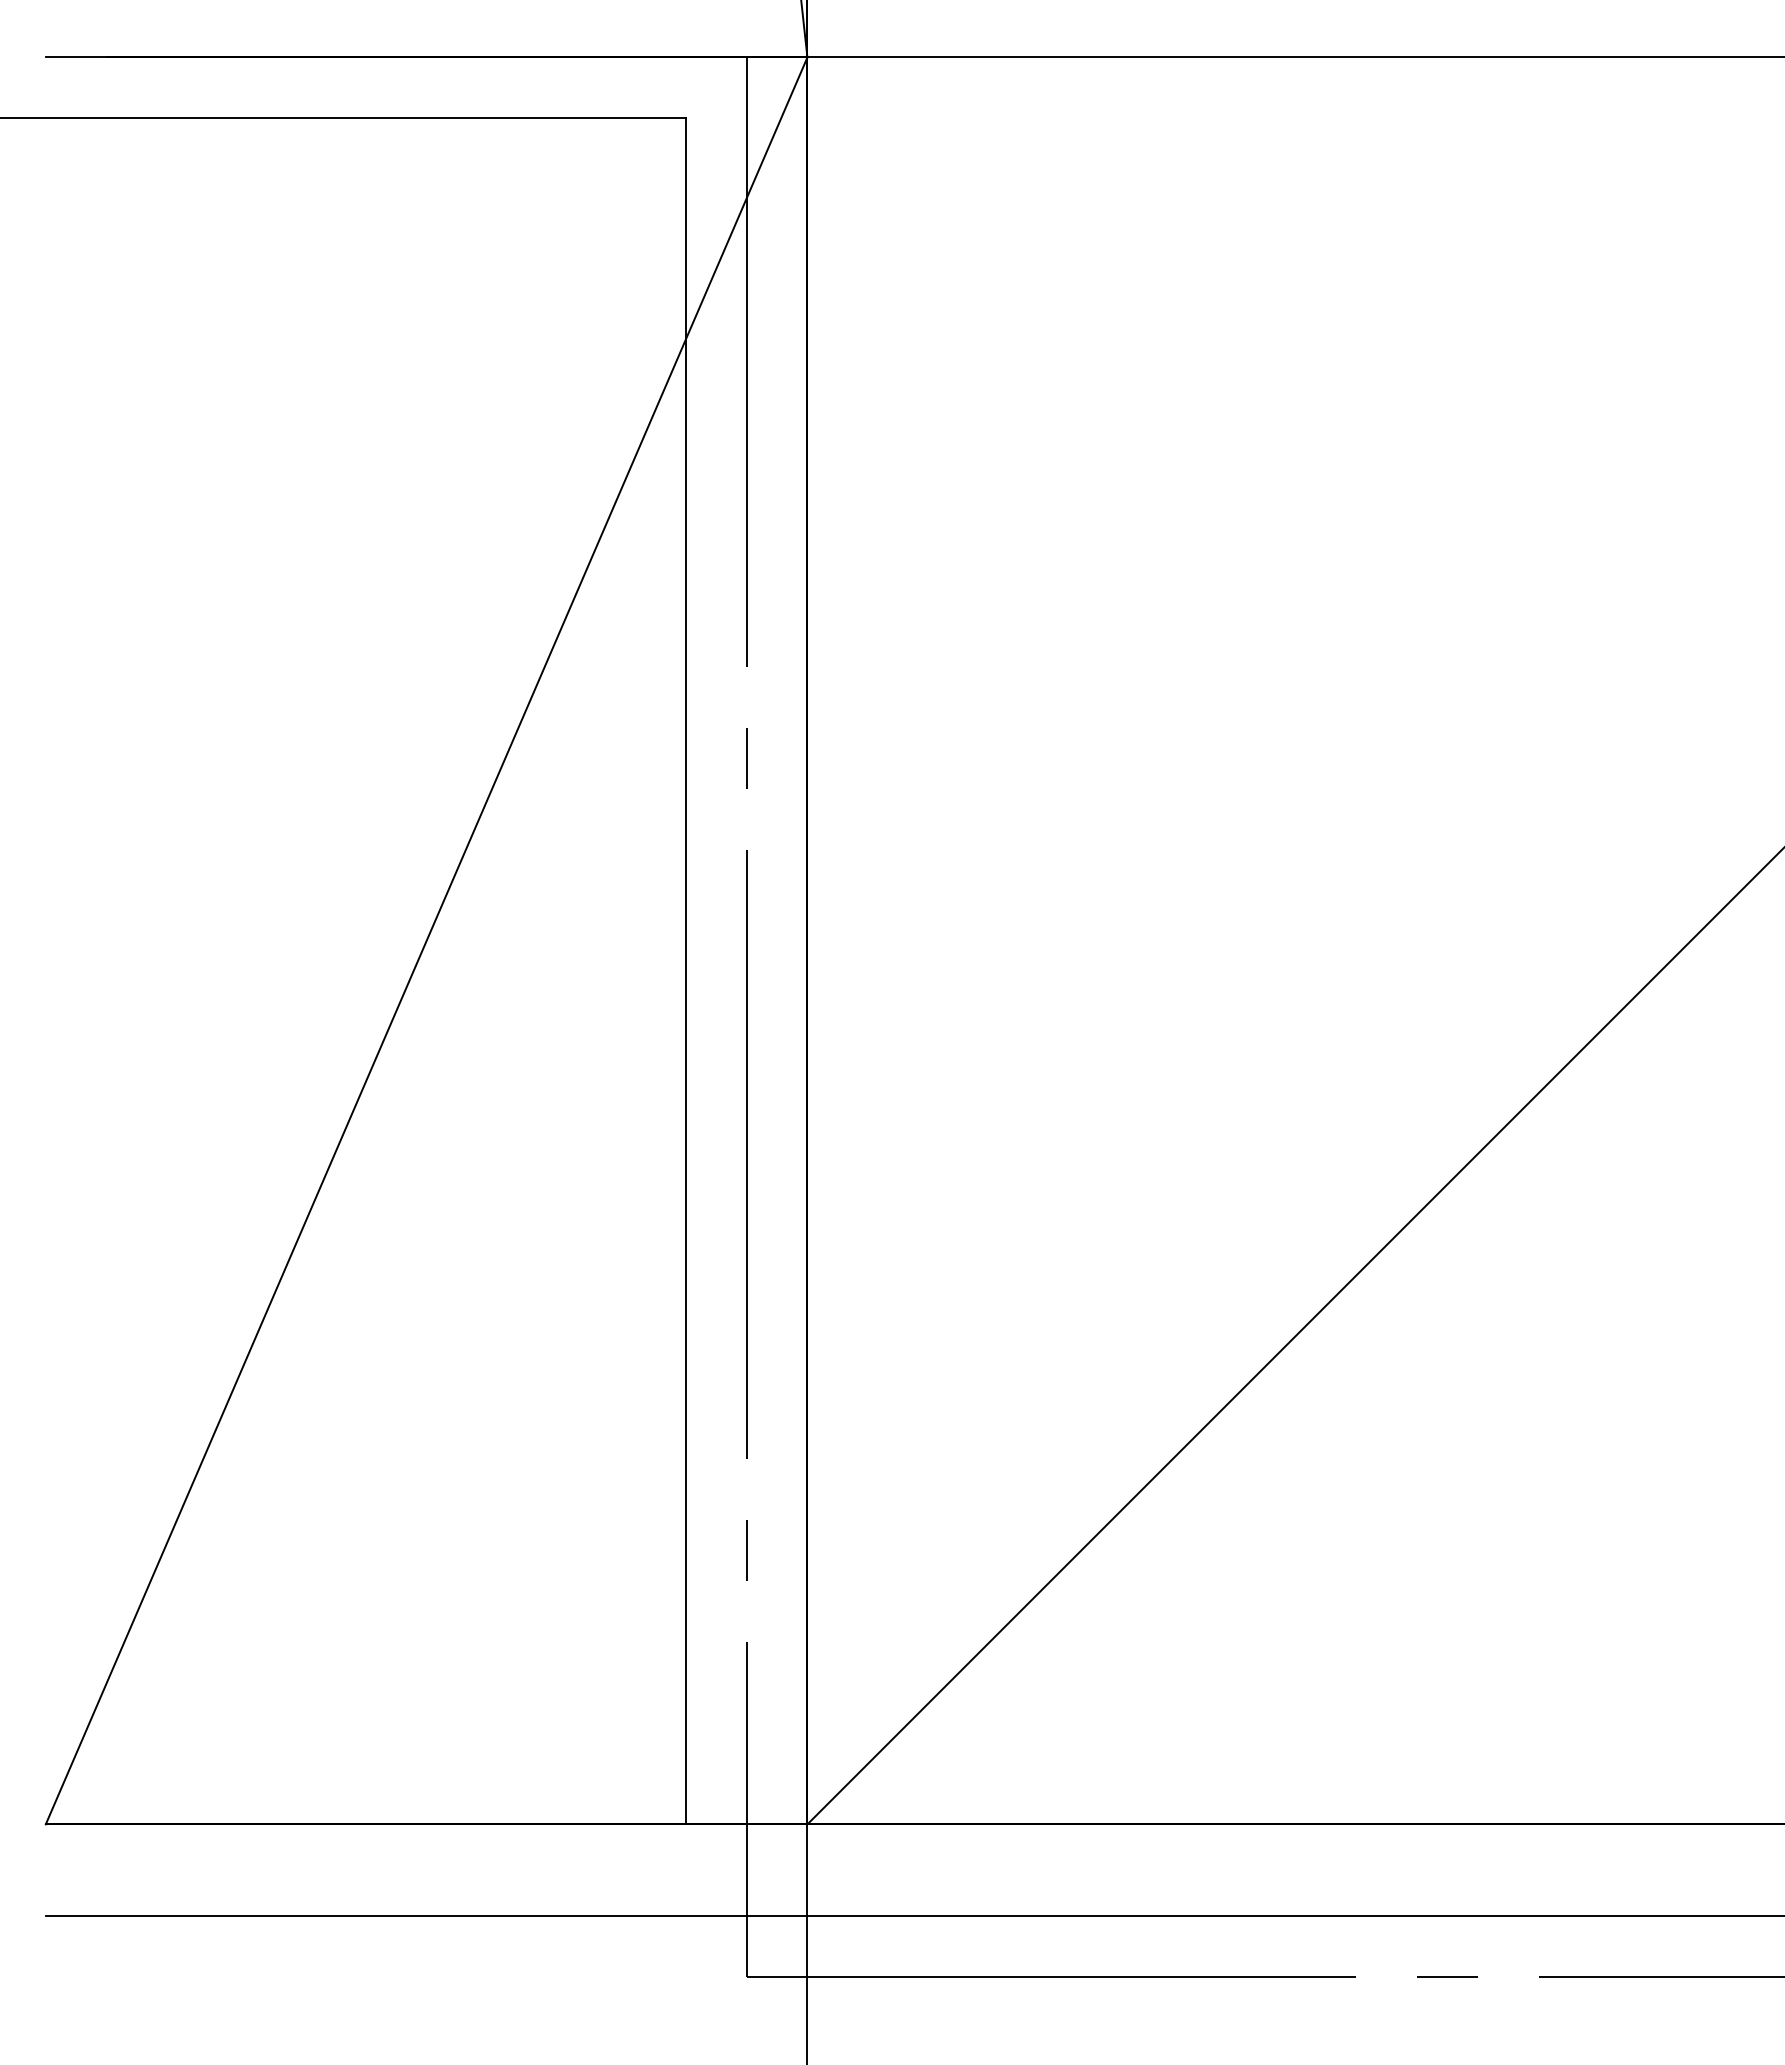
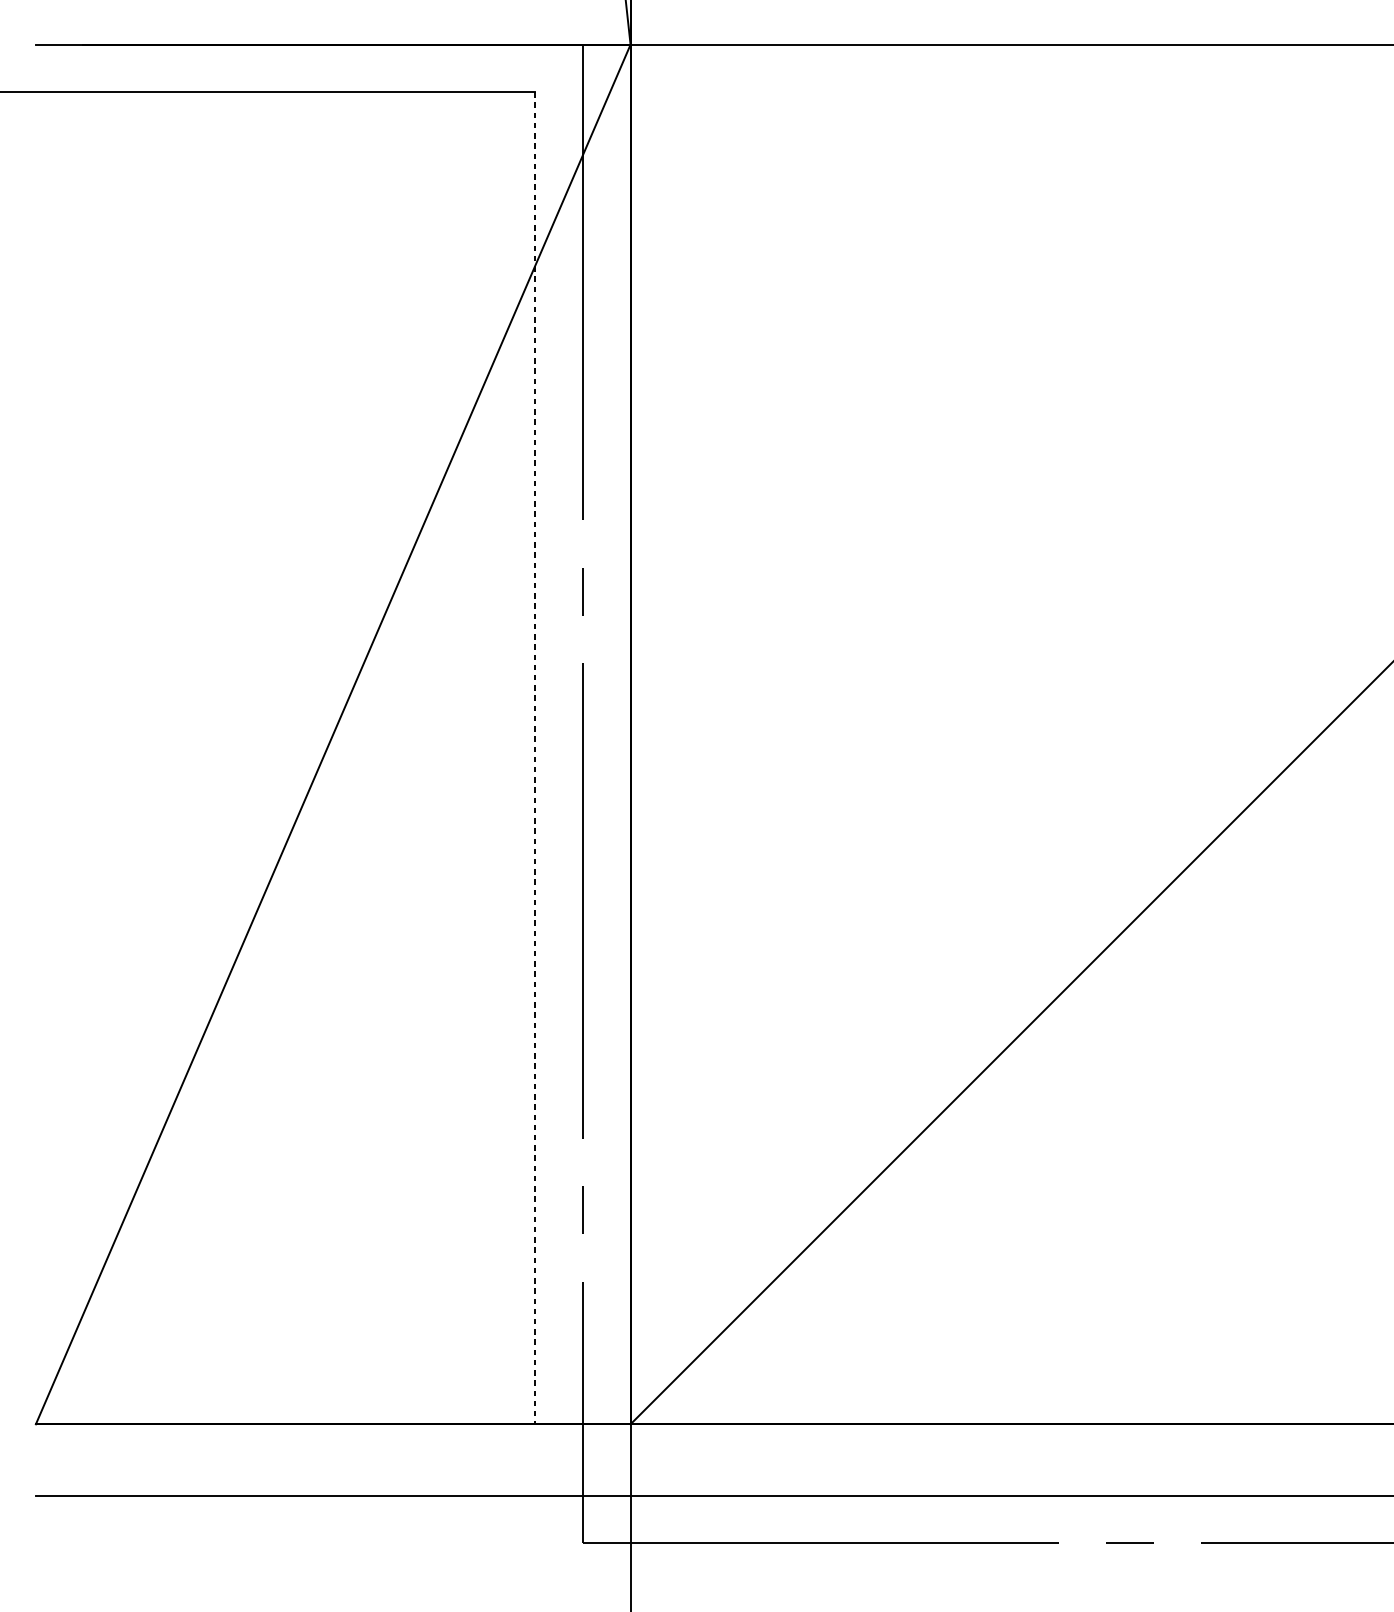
line: (685, 971) -> (535, 758), solid -> dashed

